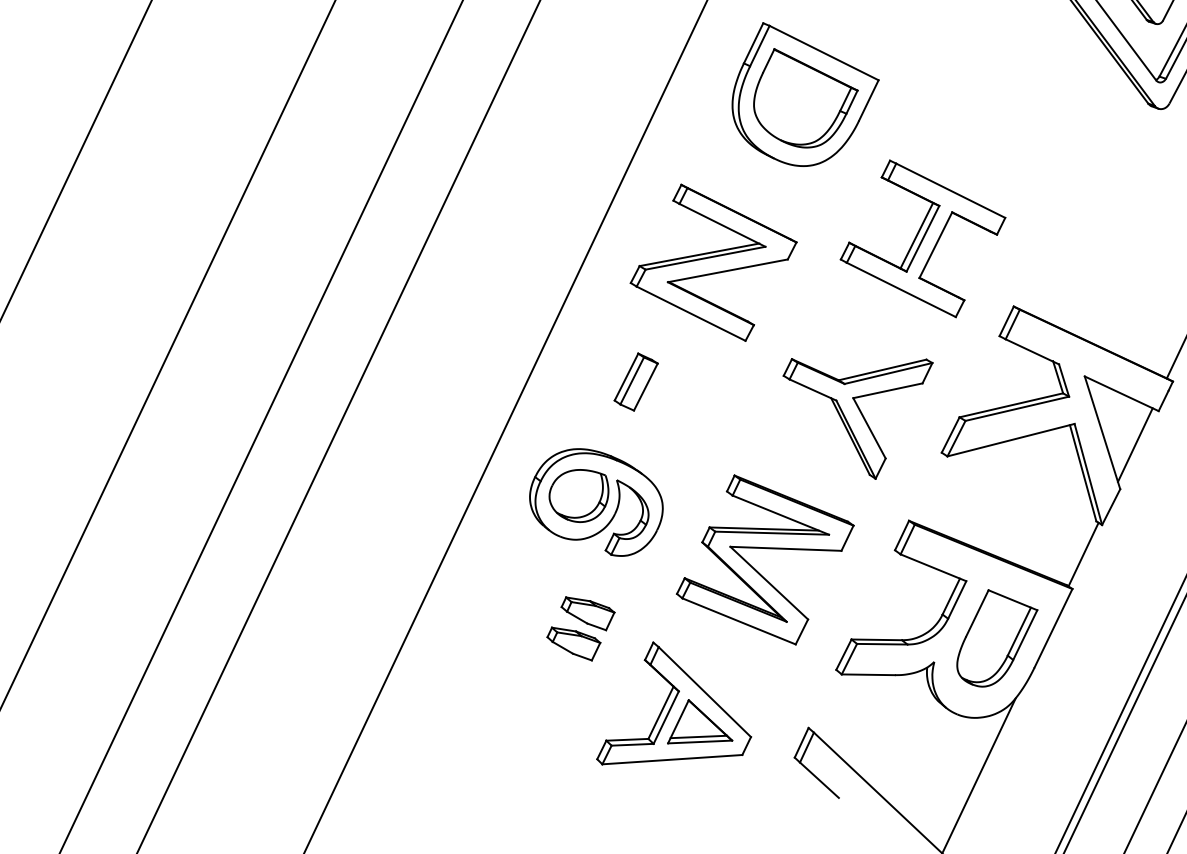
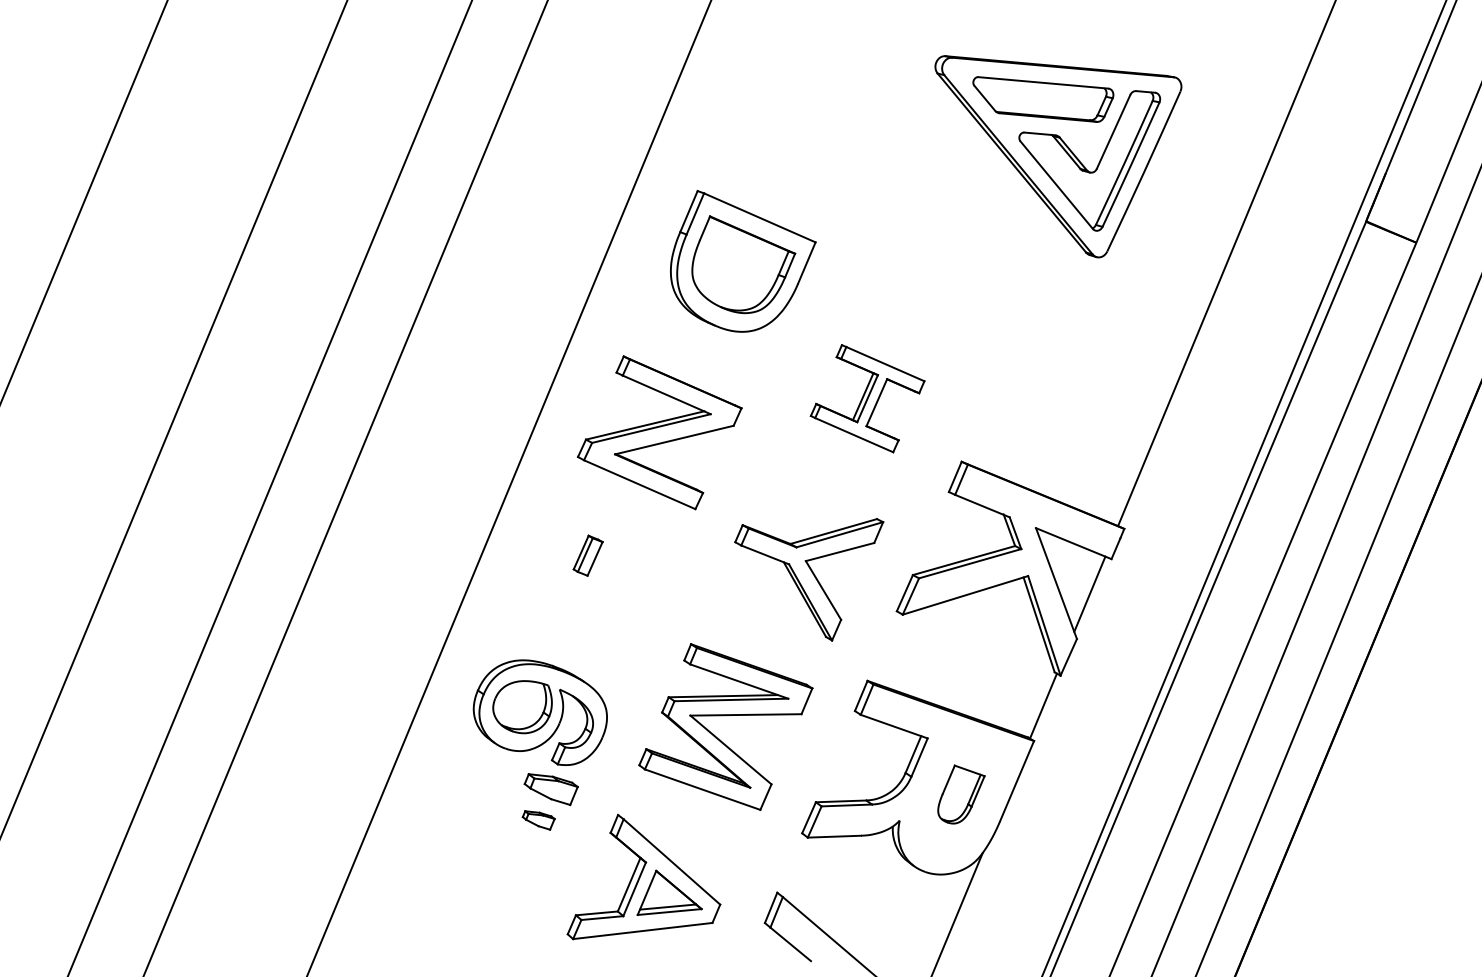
part: (922, 238) -> (867, 398), size x0.7
part: (635, 381) -> (587, 555), size x0.7
part: (595, 502) -> (539, 712), moved
part: (997, 638) -> (961, 794), size x0.6
part: (573, 644) -> (538, 820), size x0.6

